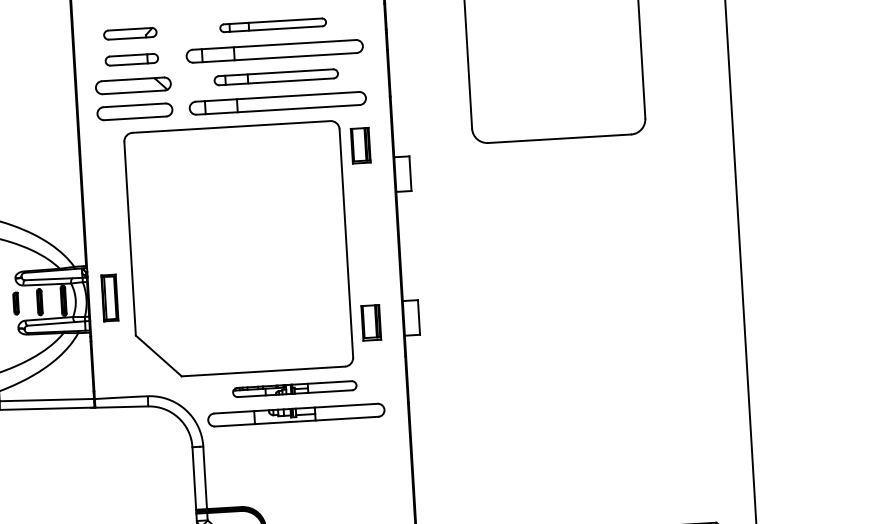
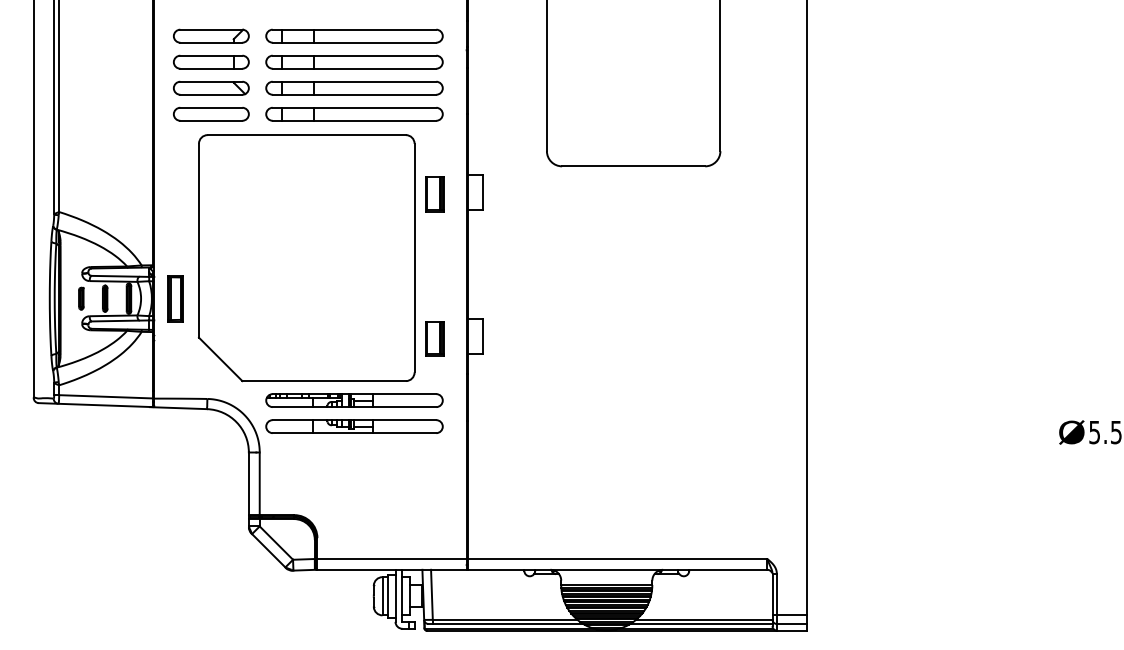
part: (273, 24) -> (354, 35), size x1.67
part: (130, 33) -> (211, 35), size x1.43
part: (131, 59) -> (211, 61), size x1.43
part: (276, 76) -> (354, 87), size x1.43
part: (360, 145) -> (434, 194), moved
part: (294, 389) -> (354, 400), size x1.43

